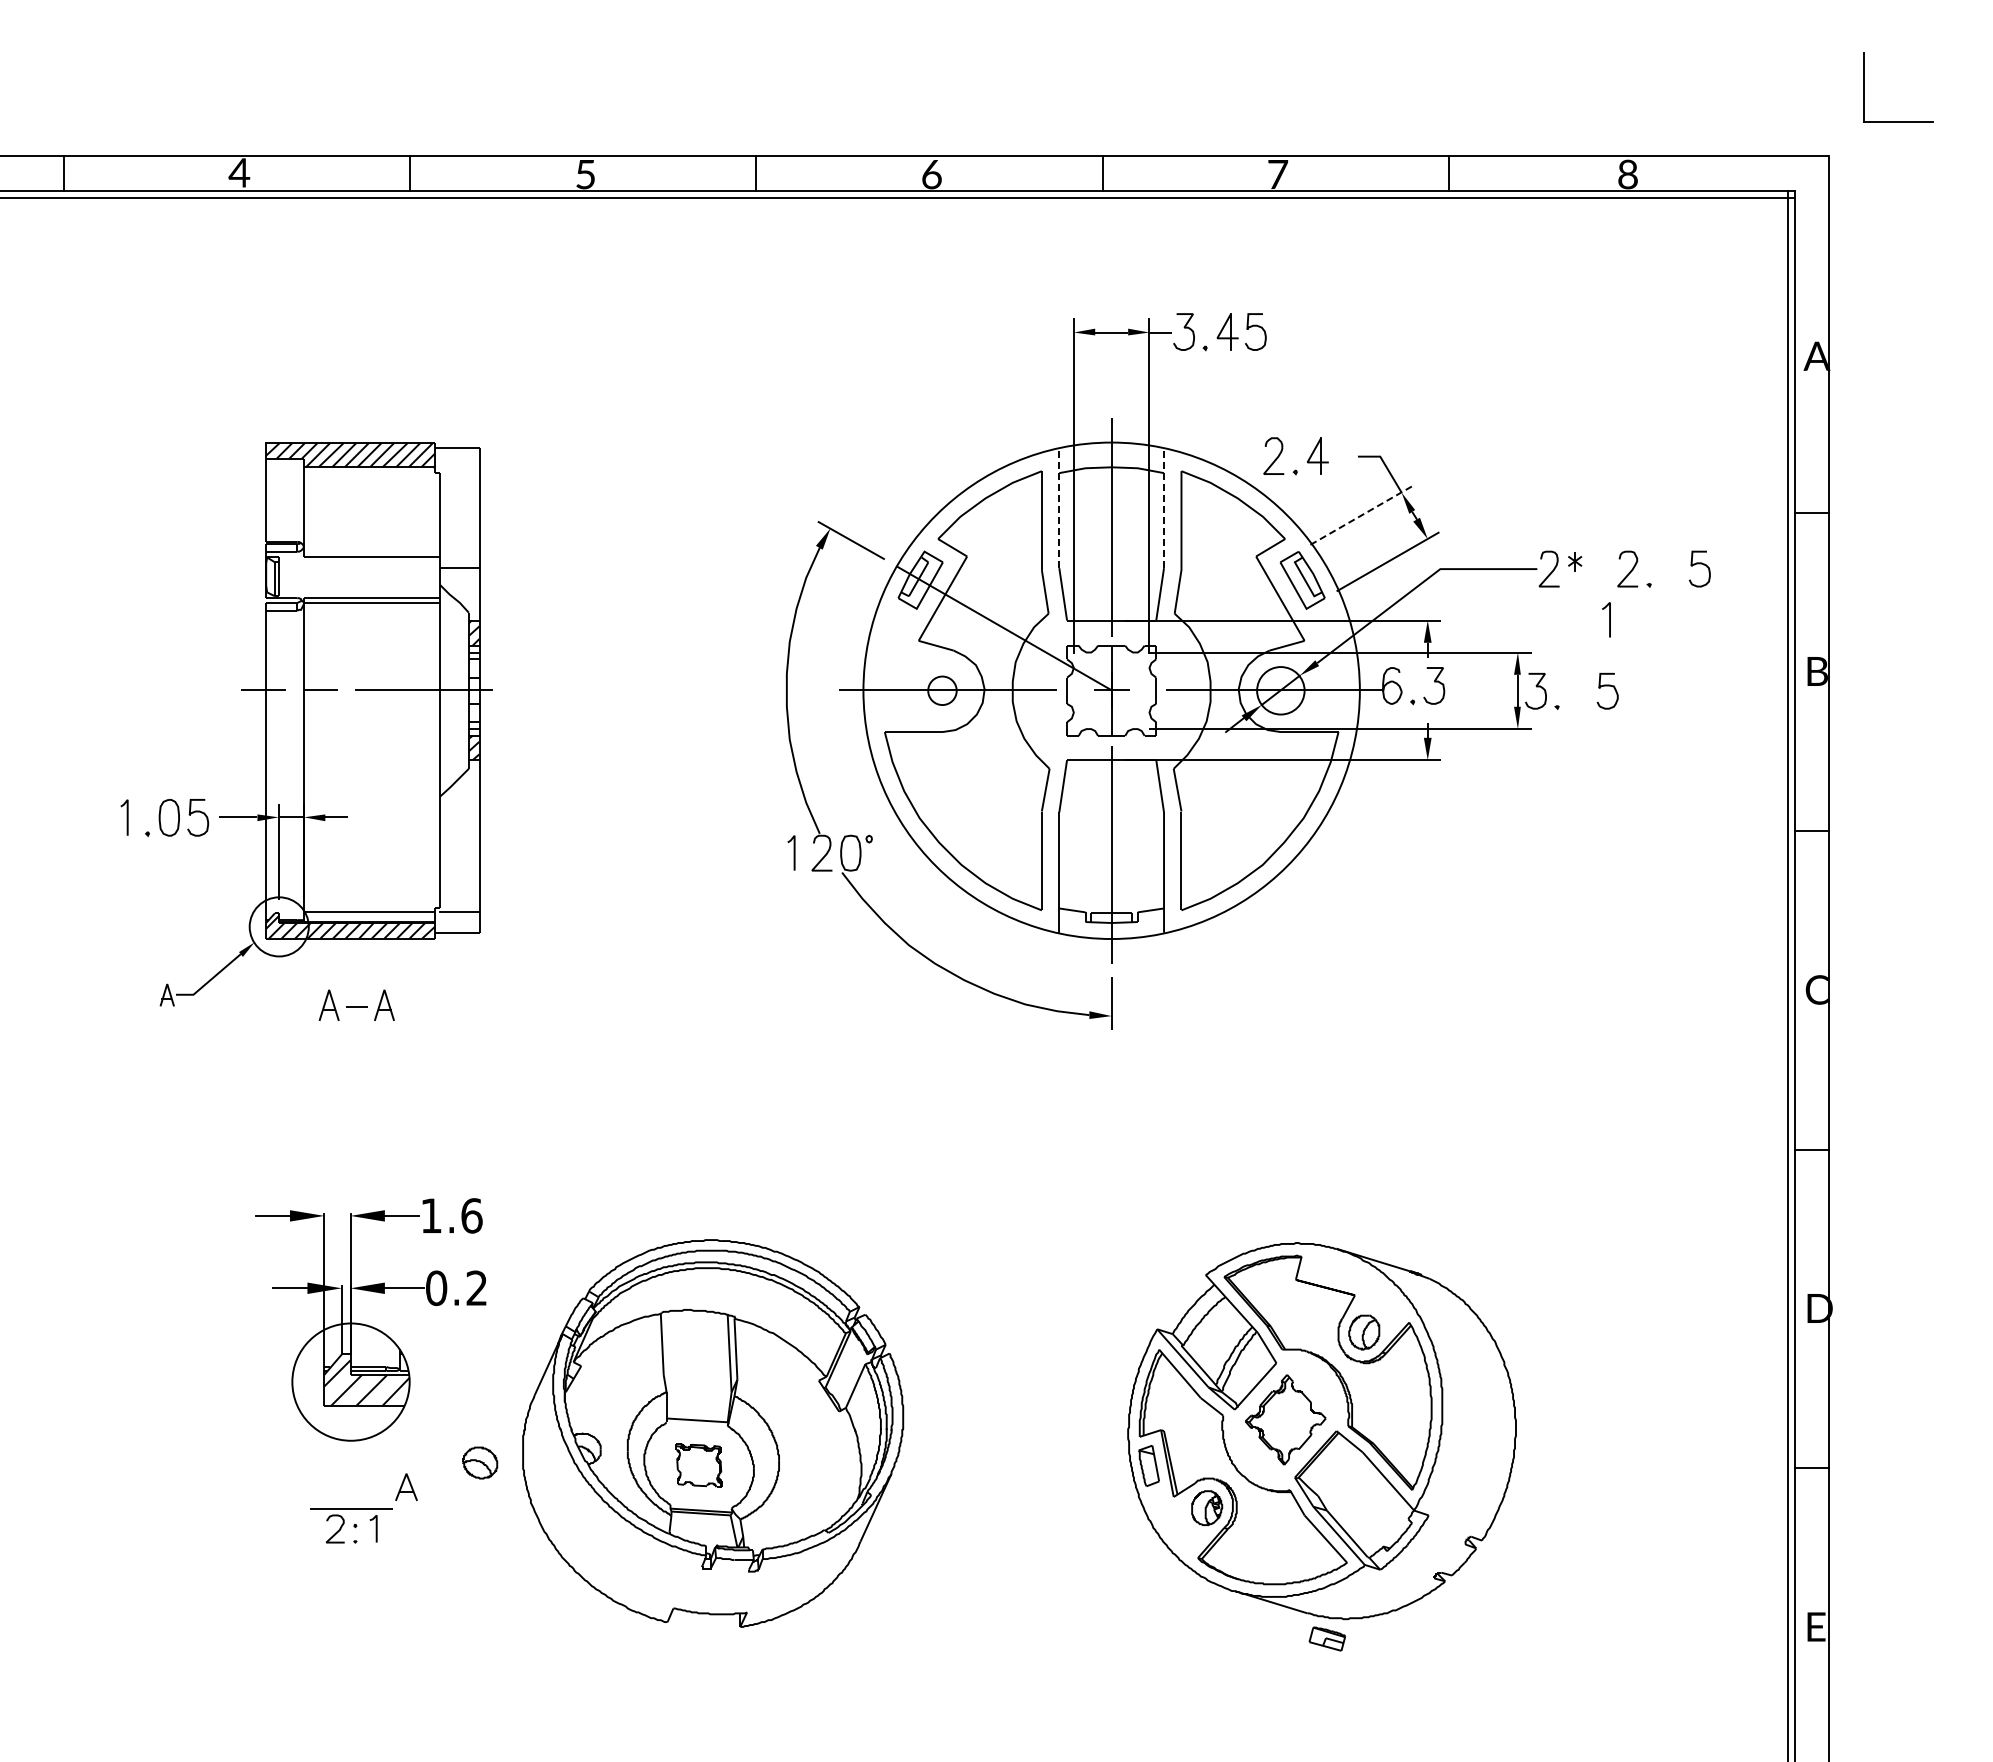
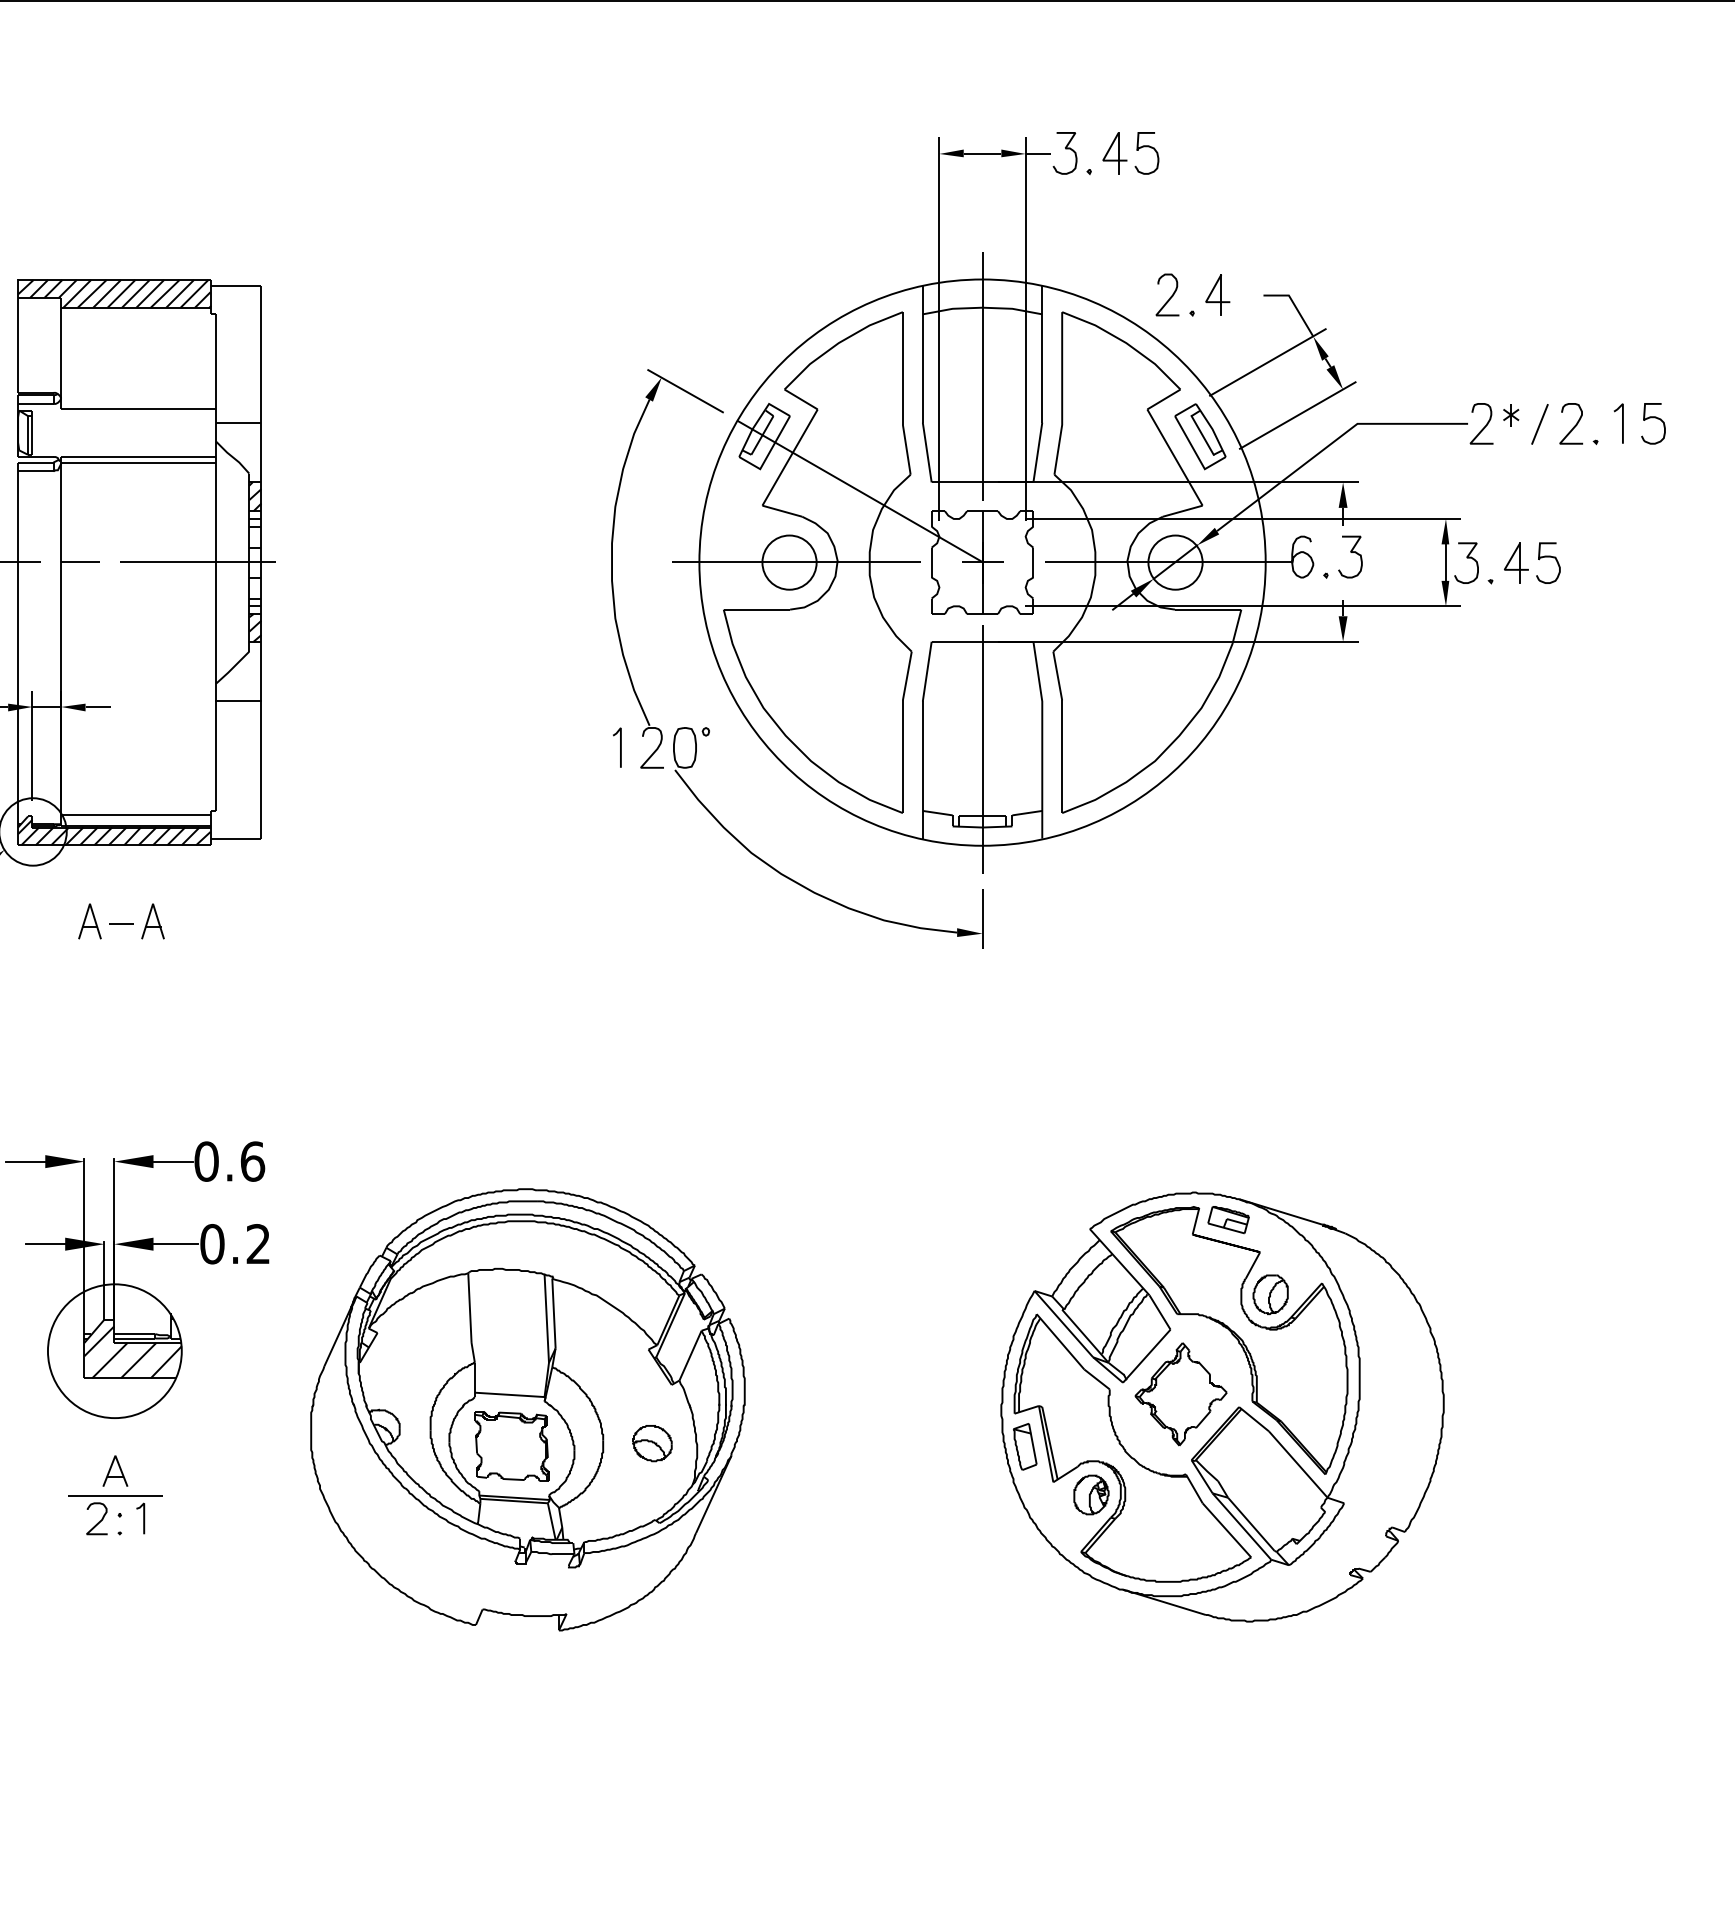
line: (1059, 507) -> (923, 353), dashed -> solid
line: (1164, 507) -> (1042, 353), dashed -> solid
line: (1362, 515) -> (1268, 362), dashed -> solid
line: (1600, 569) -> (1540, 424), added
line: (1609, 619) -> (1622, 423), moved
circle: (942, 690) -> (789, 562), size x1.67
part: (1579, 691) -> (1516, 563), added
line: (459, 912) -> (238, 701), moved
text: (431, 1215) -> (206, 1161), 1.6 -> 0.6
part: (480, 1462) -> (652, 1442), moved
part: (699, 1465) -> (512, 1446), size x1.43
part: (406, 1486) -> (115, 1470), moved
part: (1326, 1638) -> (1227, 1219), moved

